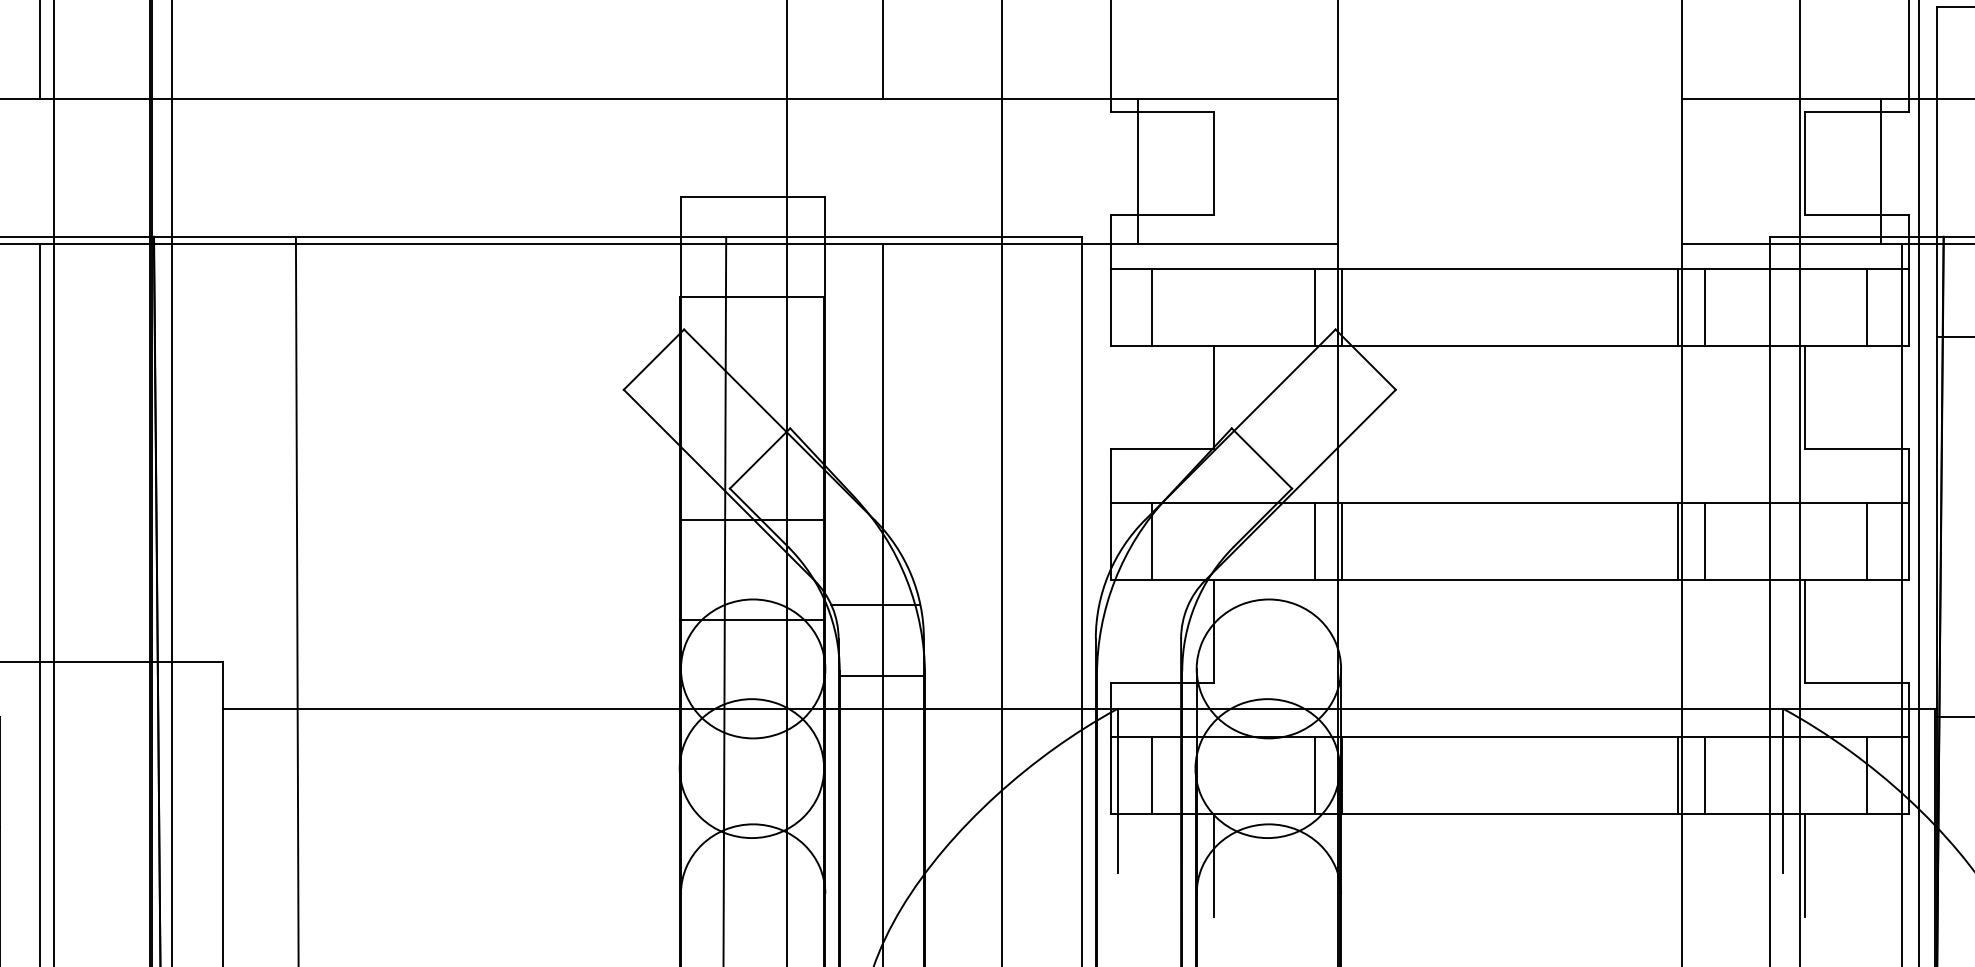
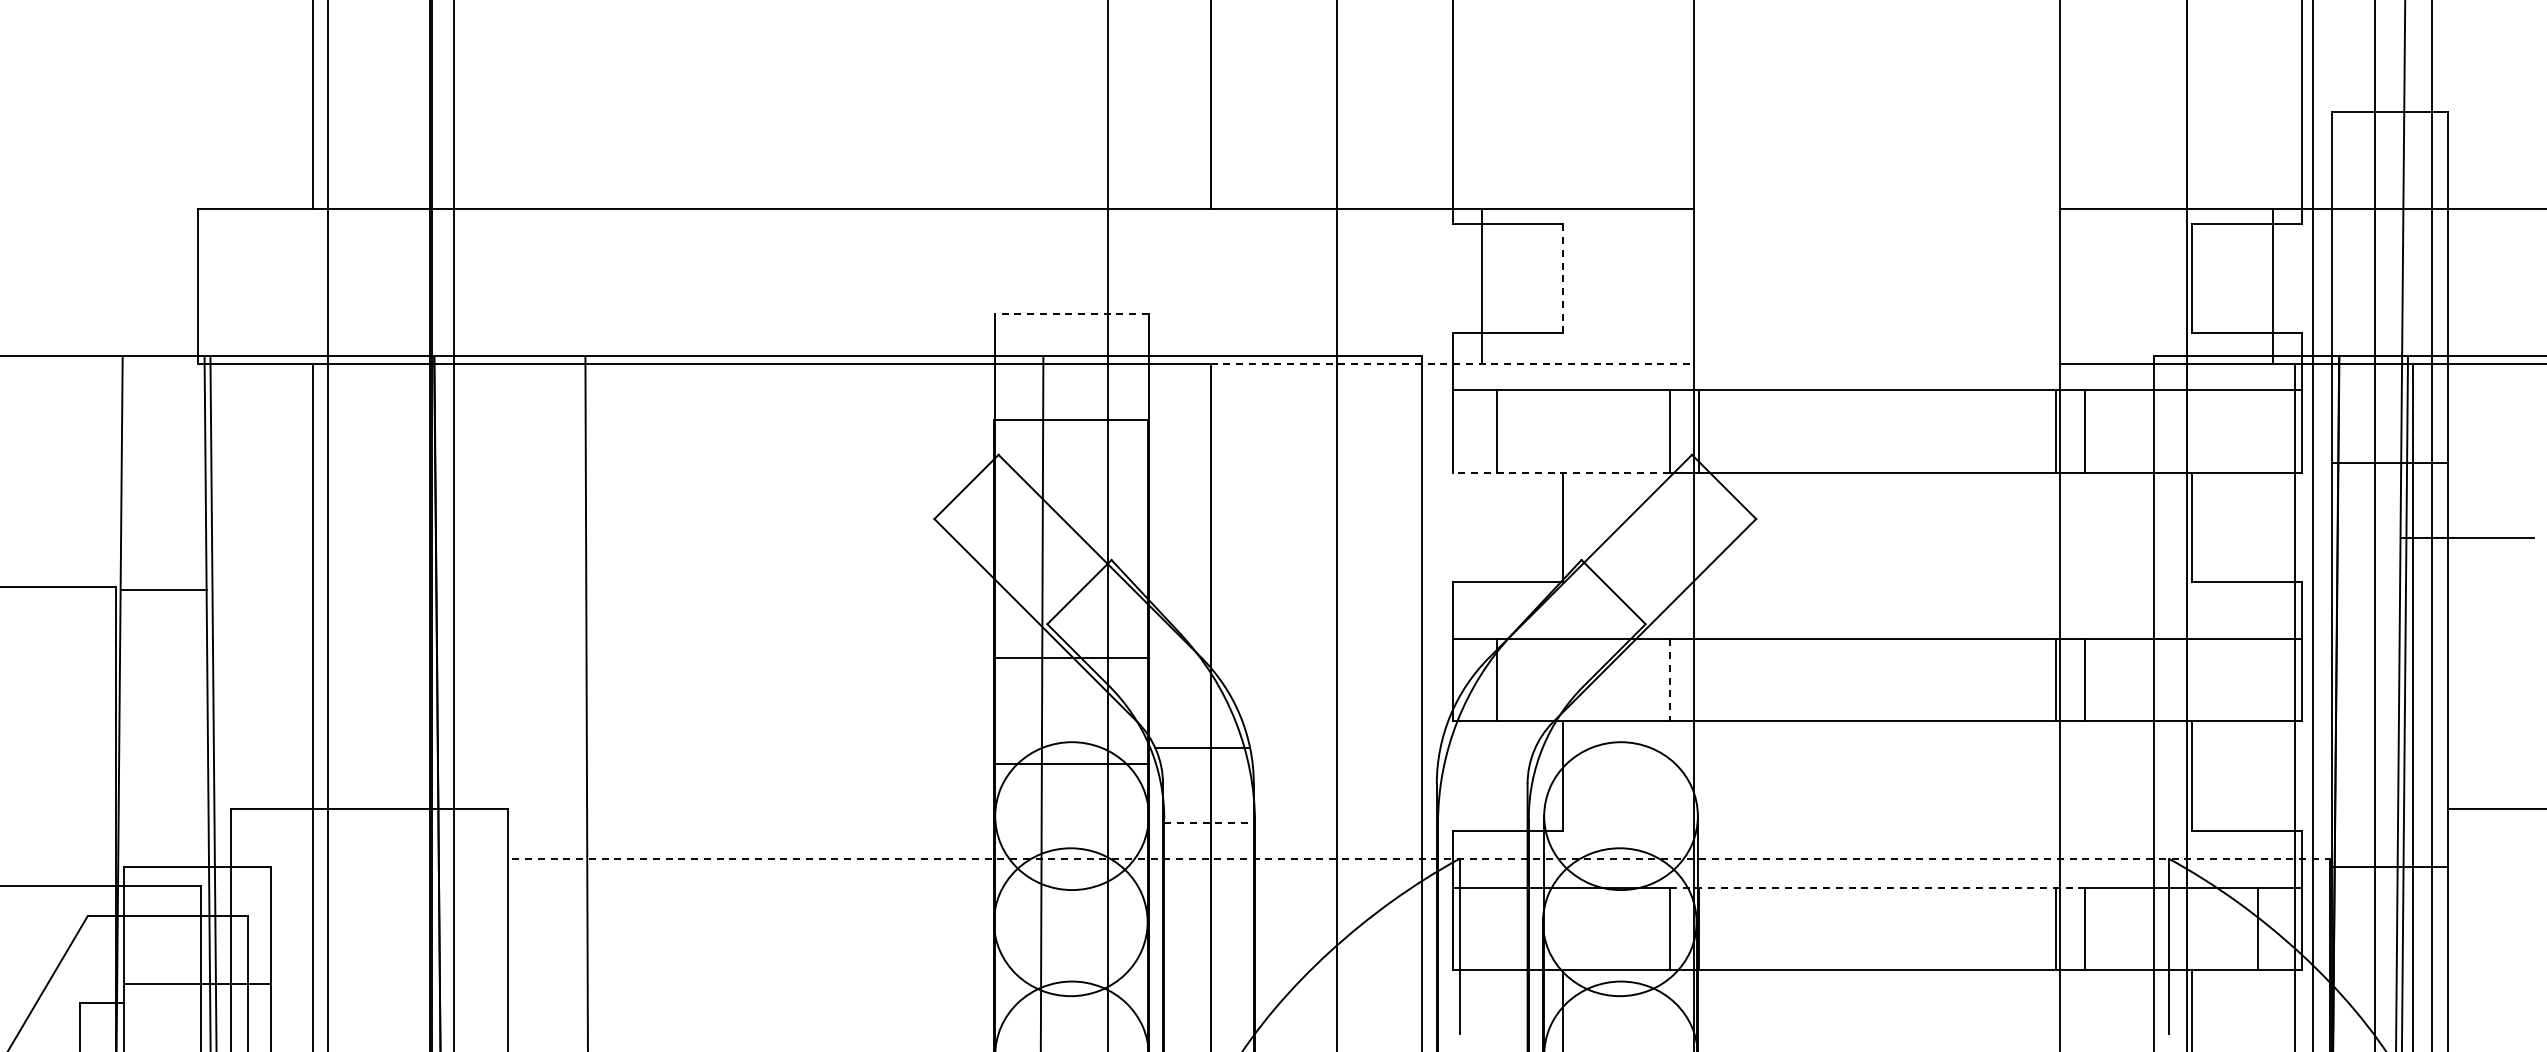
line: (1213, 163) -> (1562, 278), solid -> dashed
line: (753, 196) -> (1072, 313), solid -> dashed
line: (1110, 244) -> (1452, 364), solid -> dashed
line: (1867, 307) -> (2258, 431), removed
line: (1212, 346) -> (1560, 472), solid -> dashed
line: (1314, 541) -> (1669, 680), solid -> dashed
line: (1341, 541) -> (1698, 680), removed
line: (1867, 541) -> (2258, 680), removed
line: (883, 675) -> (1210, 823), solid -> dashed
line: (1079, 708) -> (1419, 858), solid -> dashed
line: (1509, 736) -> (1877, 888), solid -> dashed
line: (1151, 775) -> (1496, 929), removed

